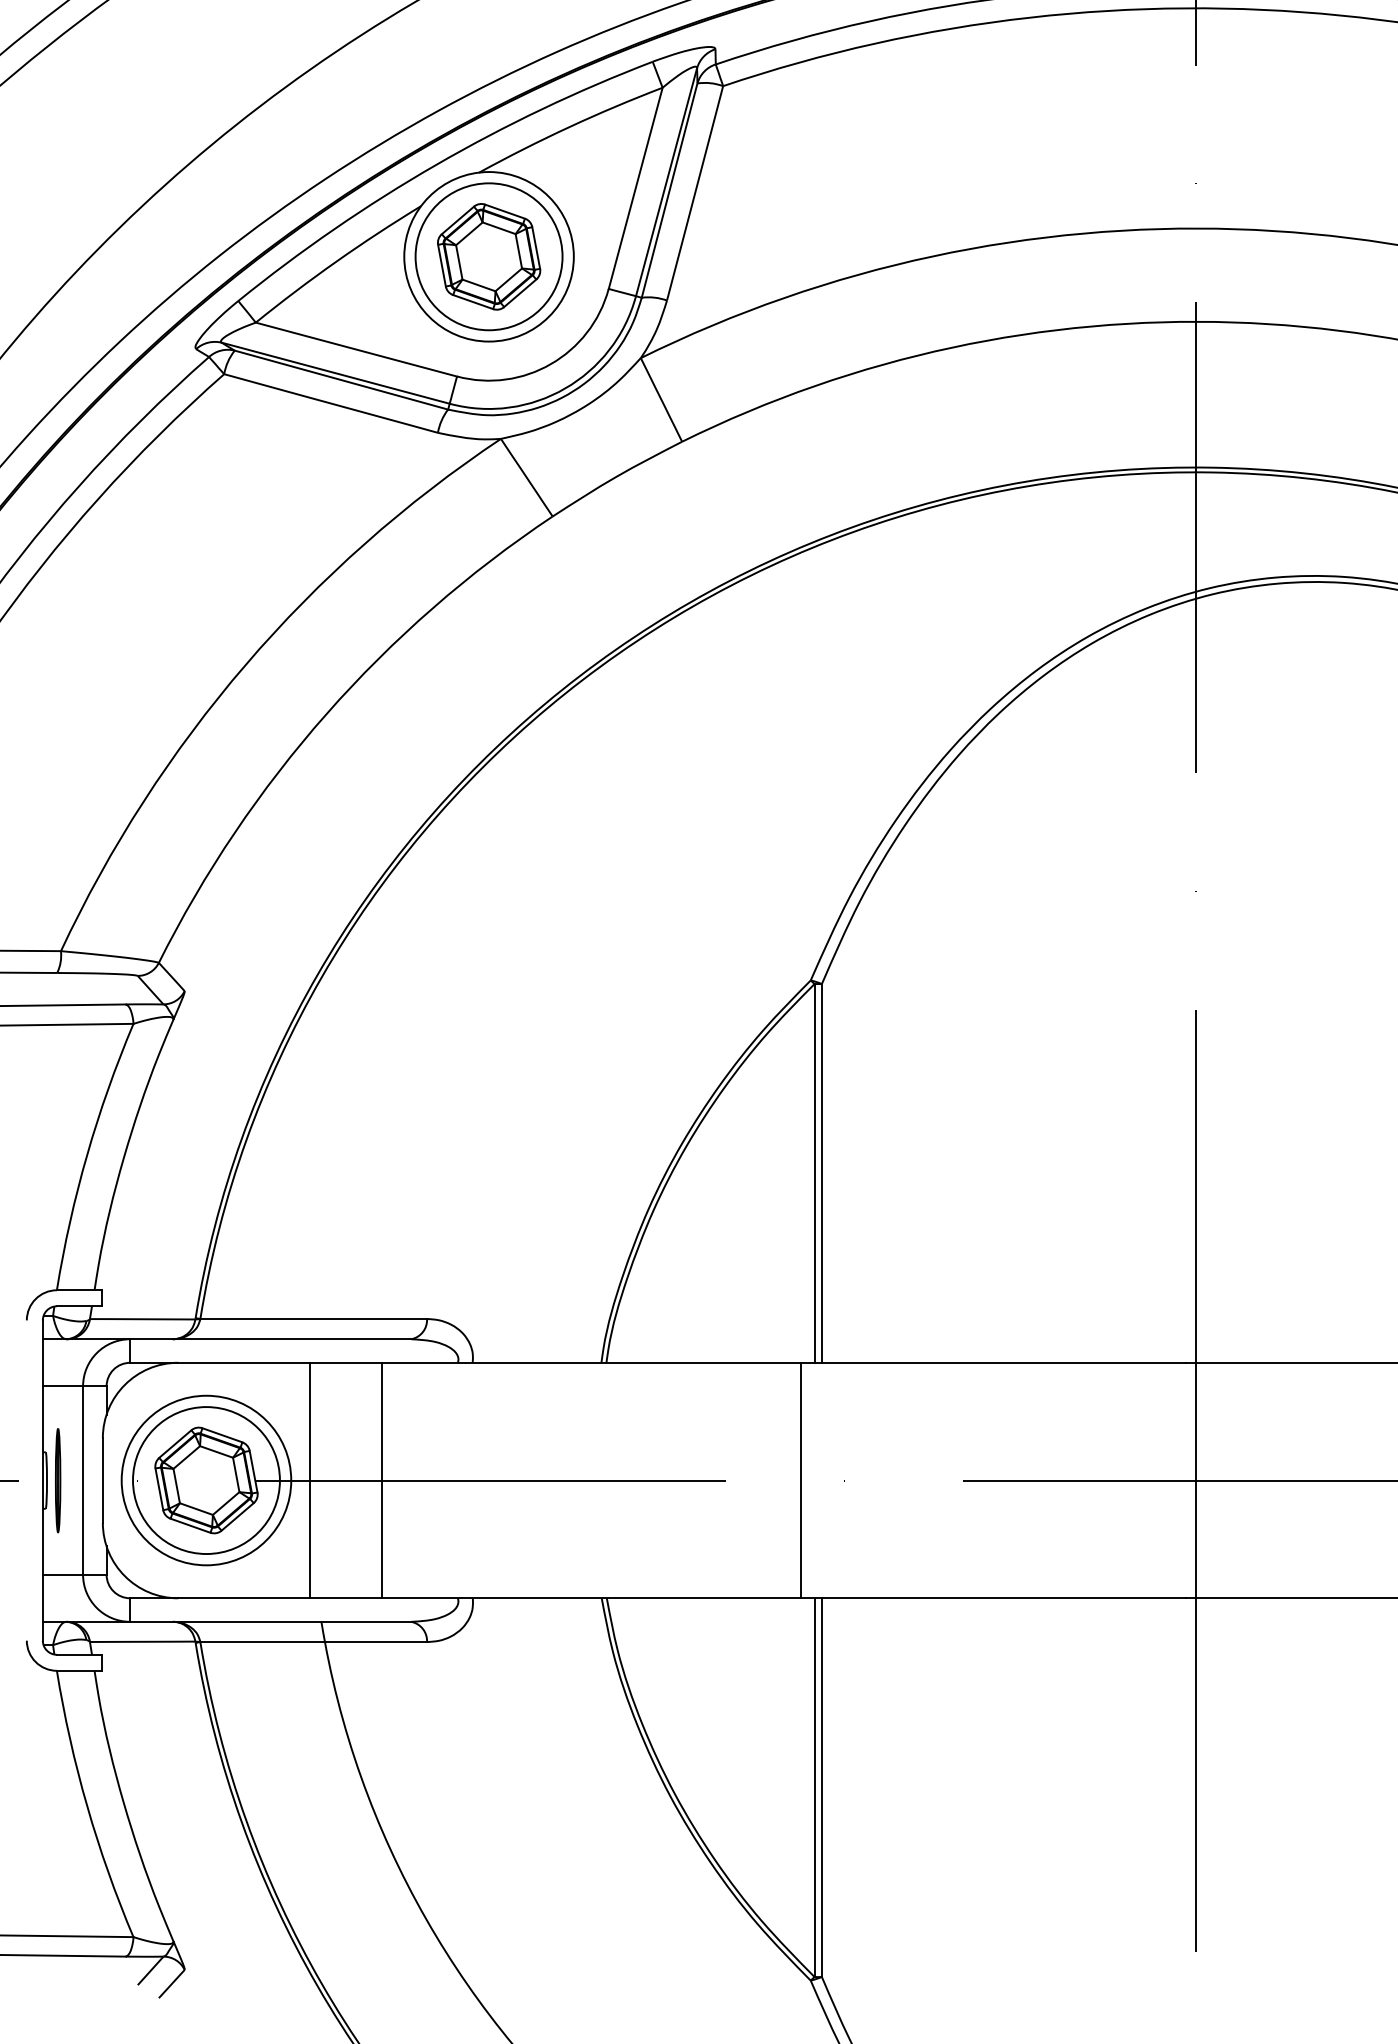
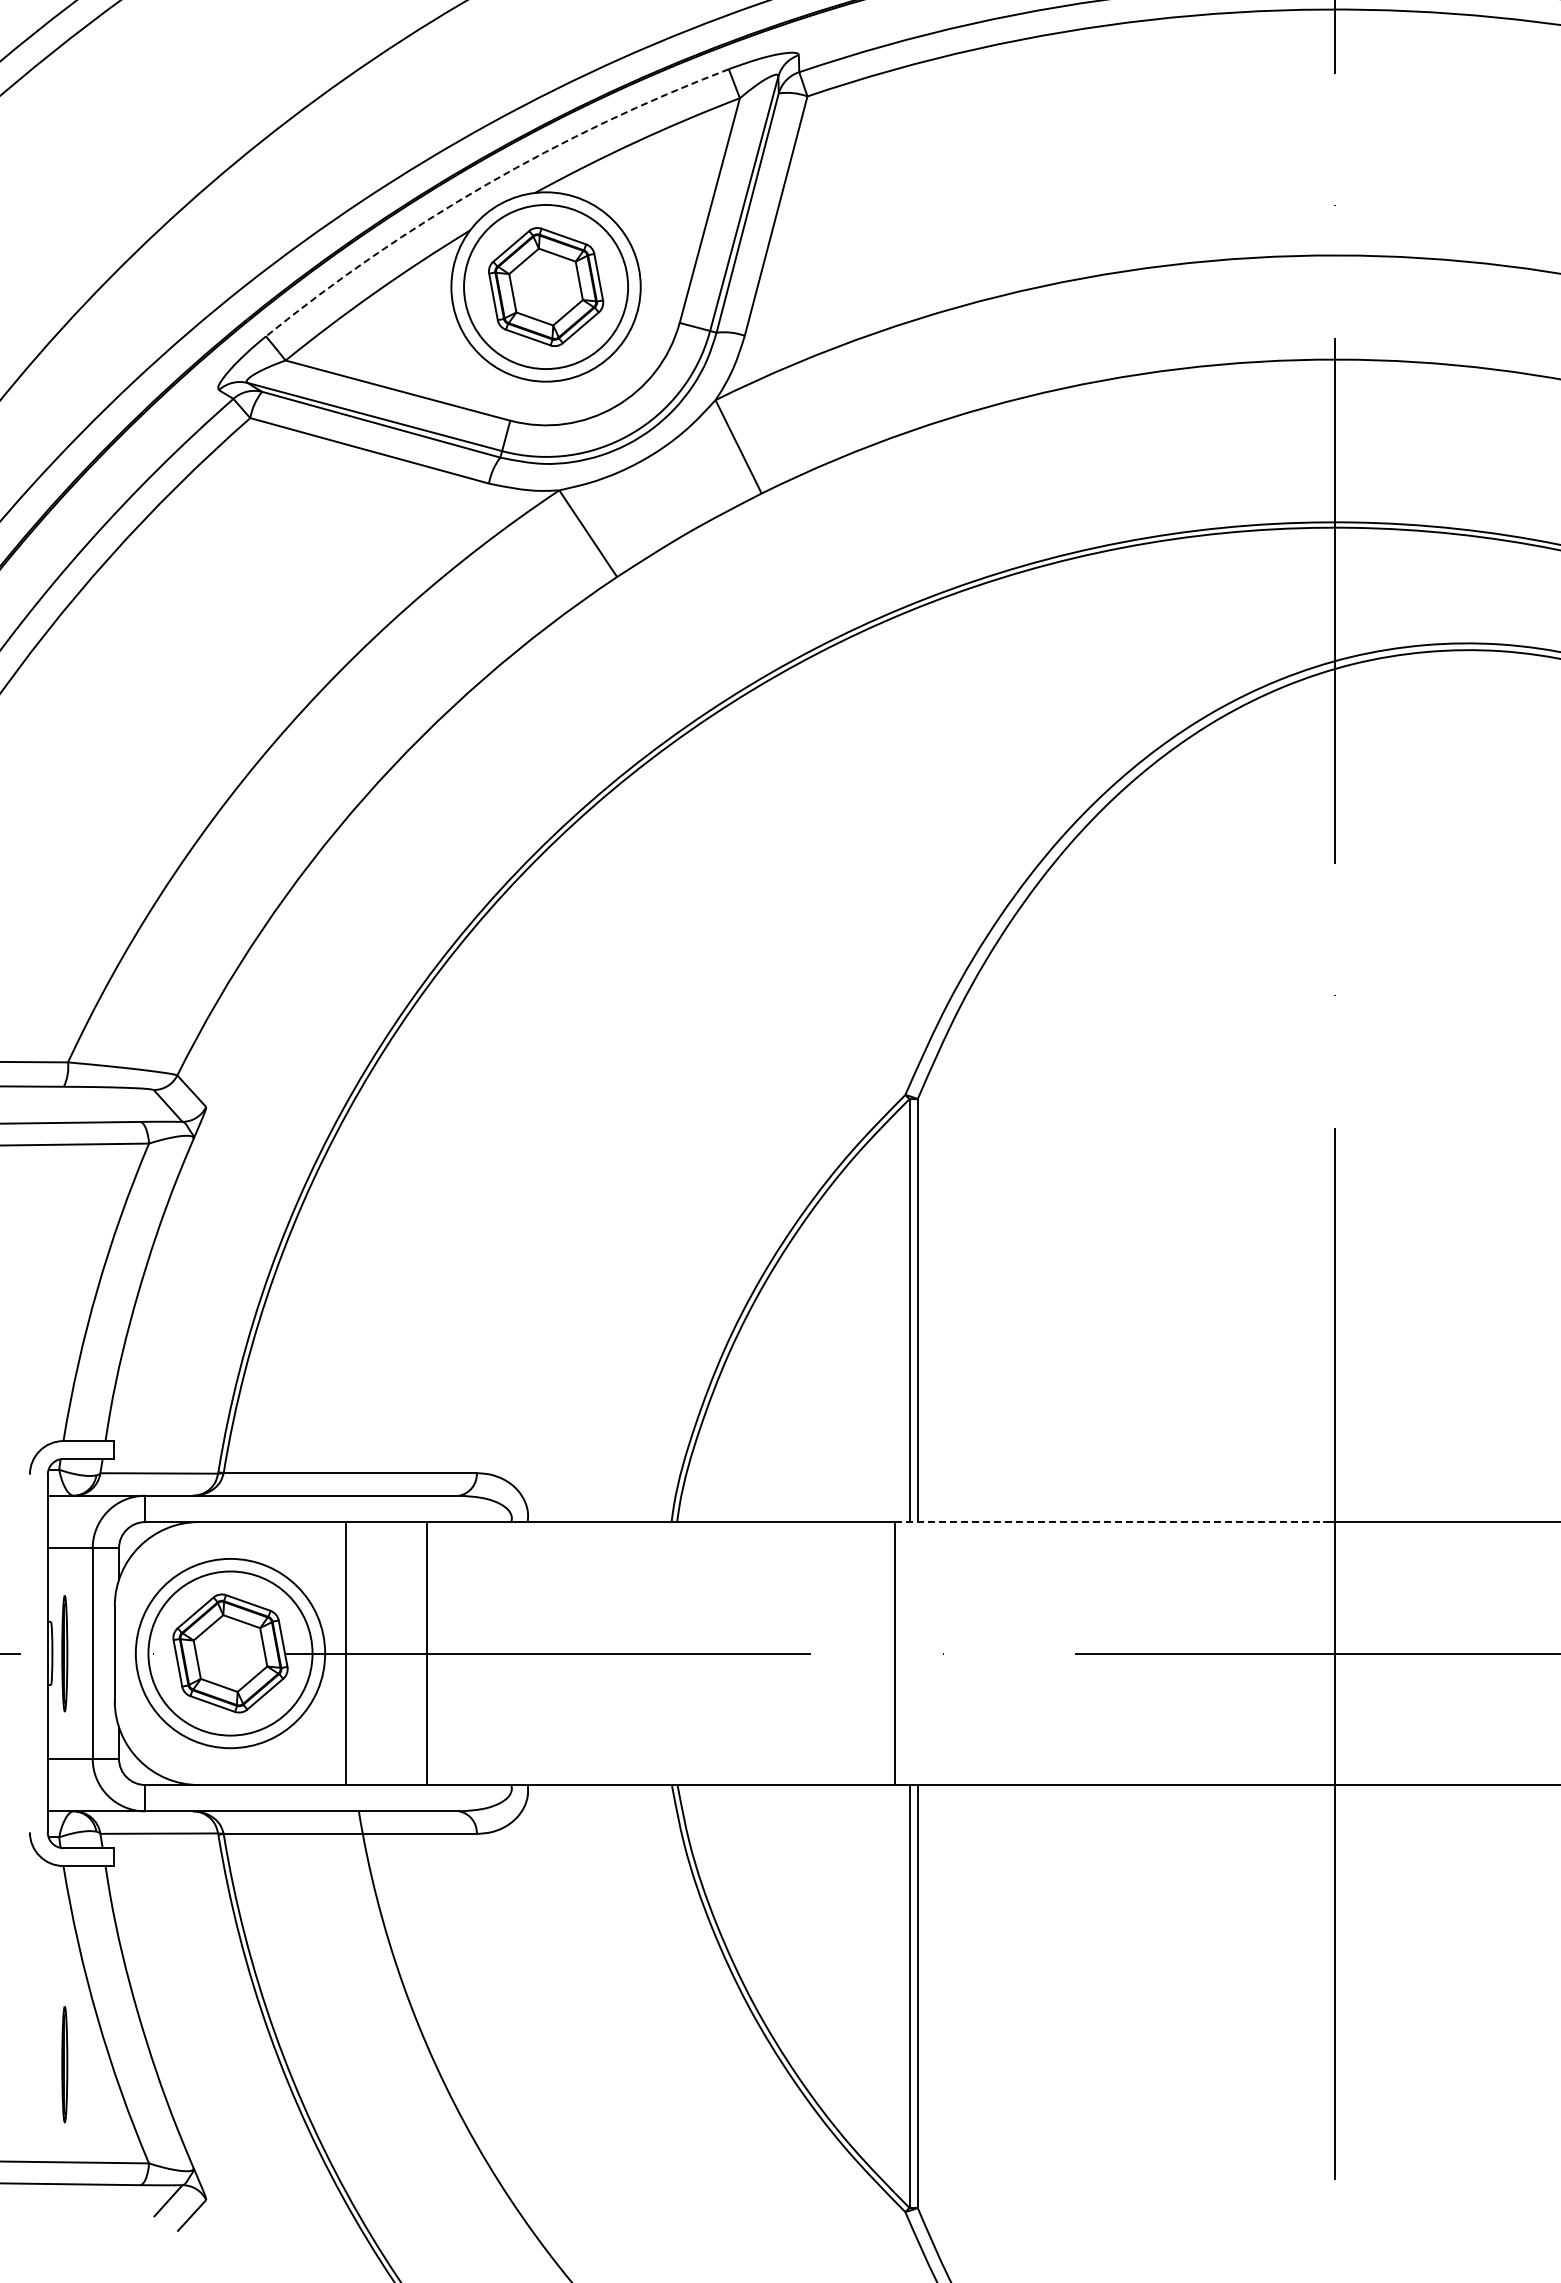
arc: (435, 165) -> (486, 184), solid -> dashed
line: (993, 1363) -> (1109, 1522), solid -> dashed
part: (57, 1848) -> (64, 2064), added

